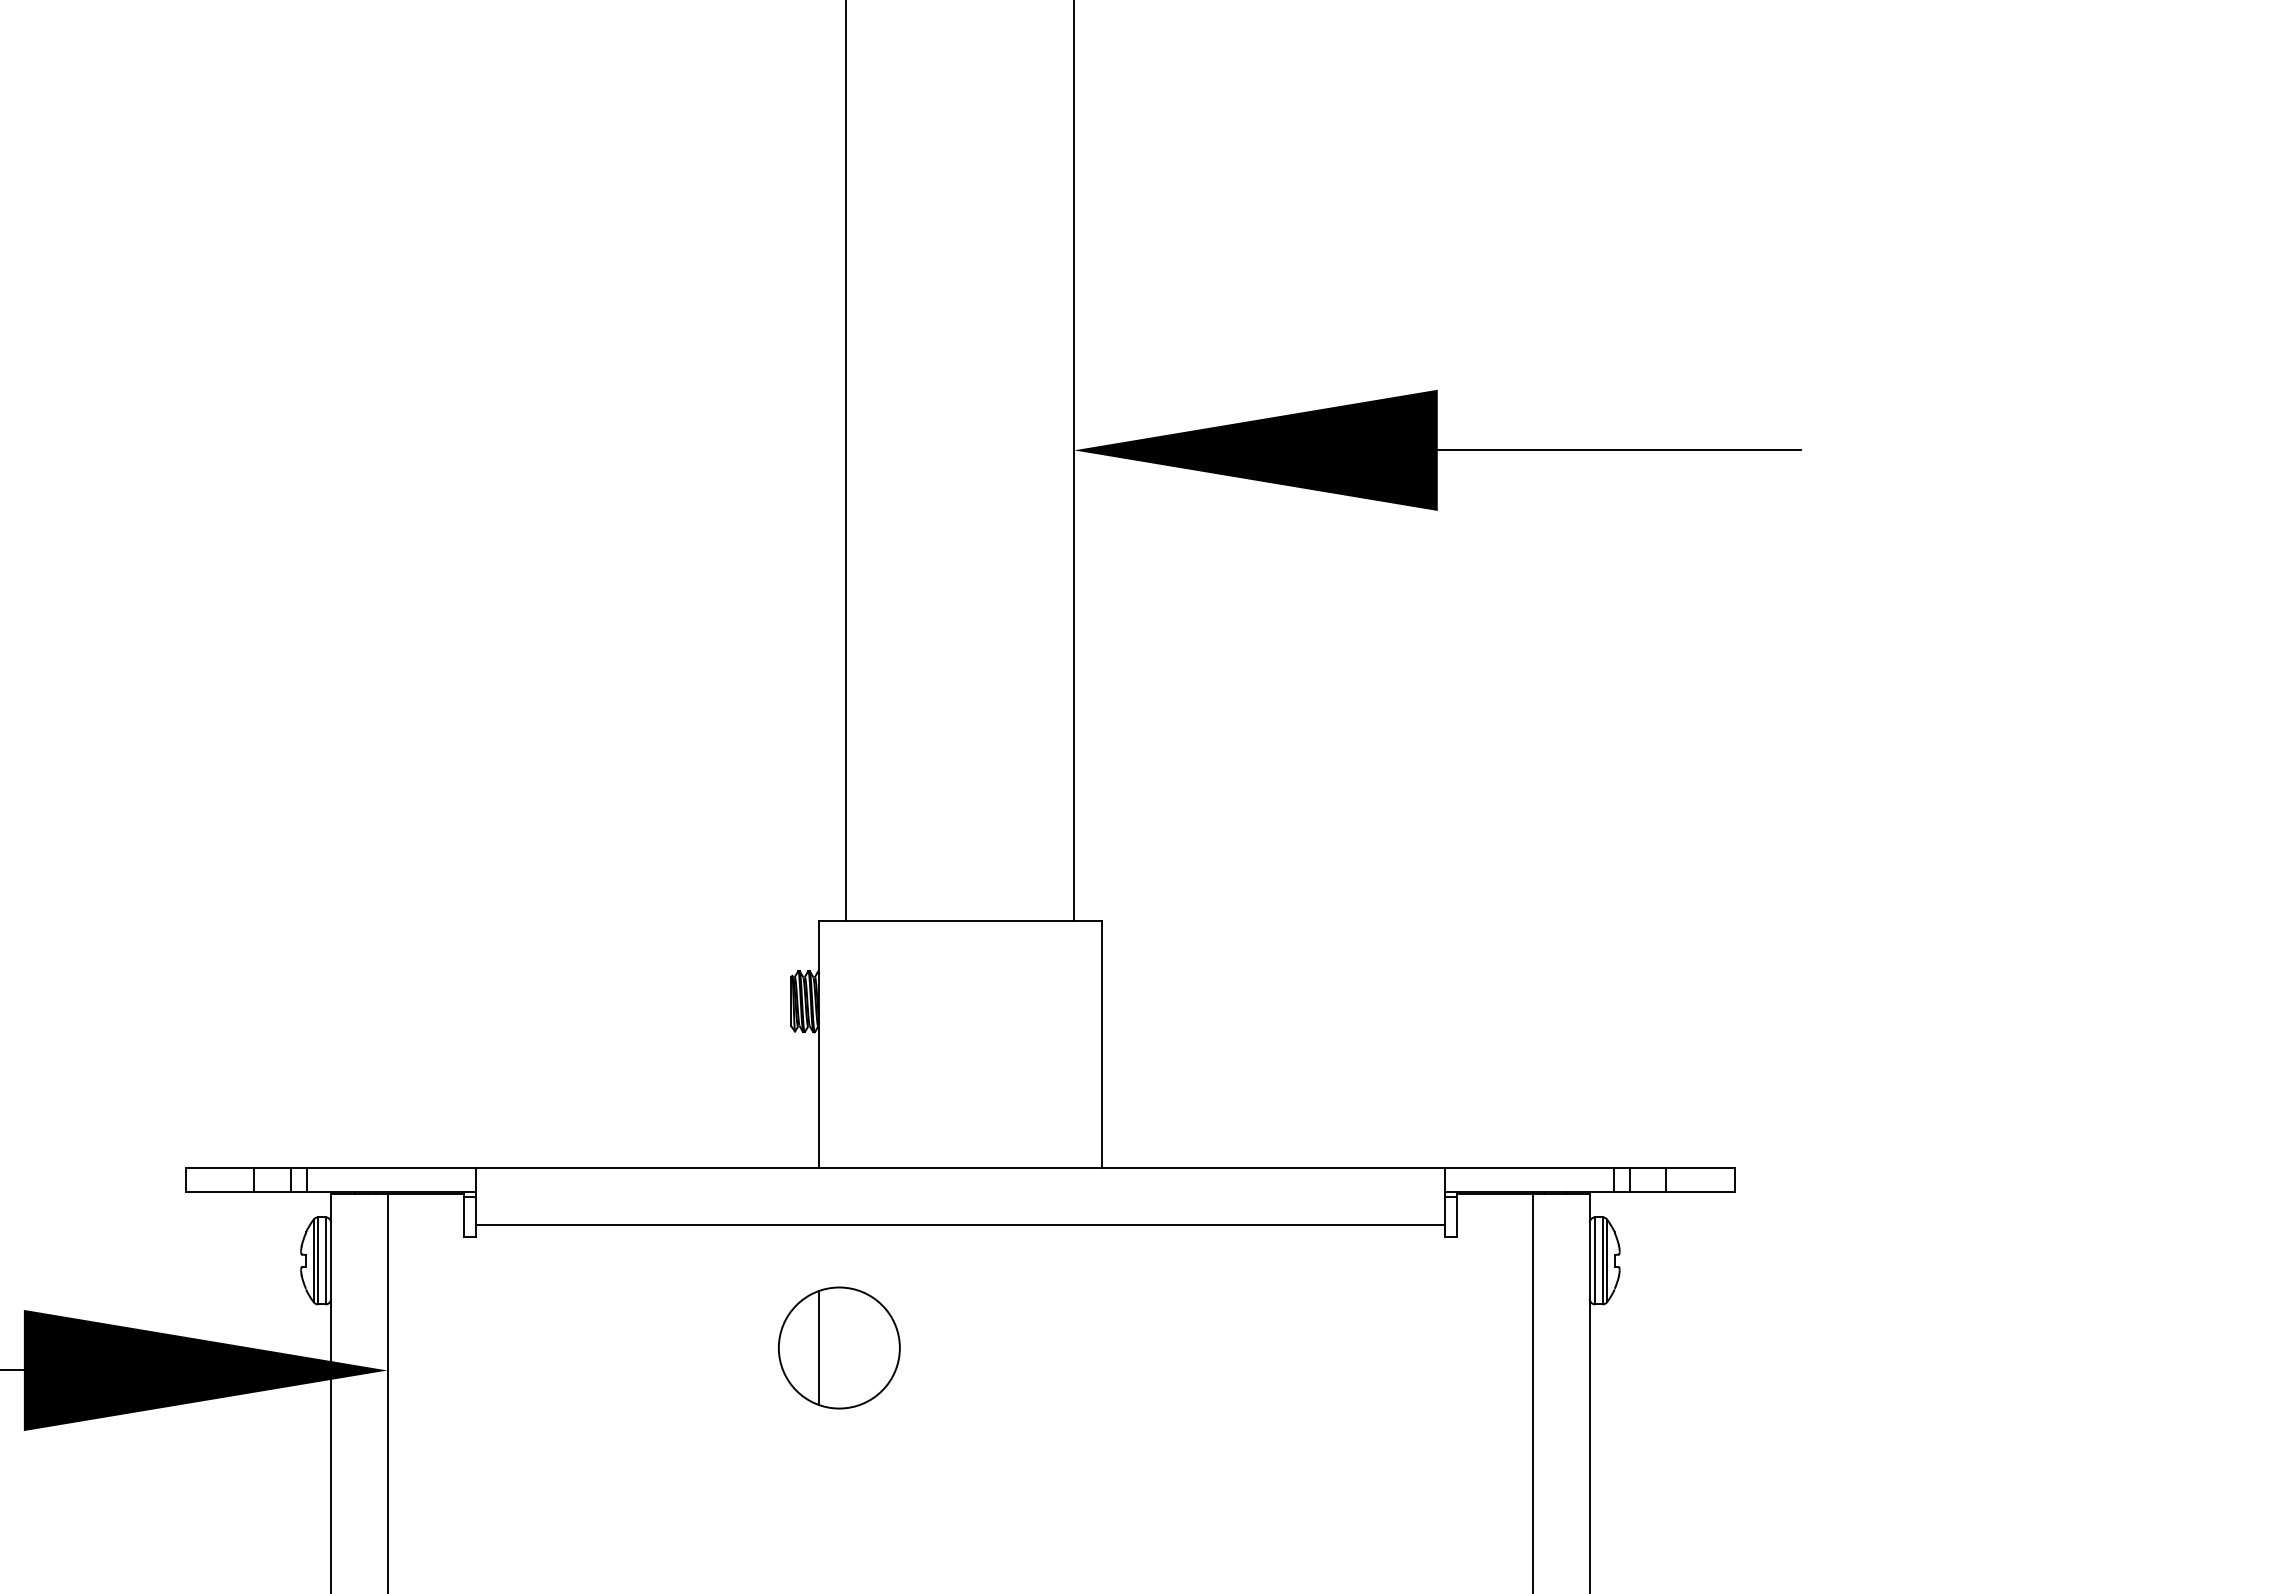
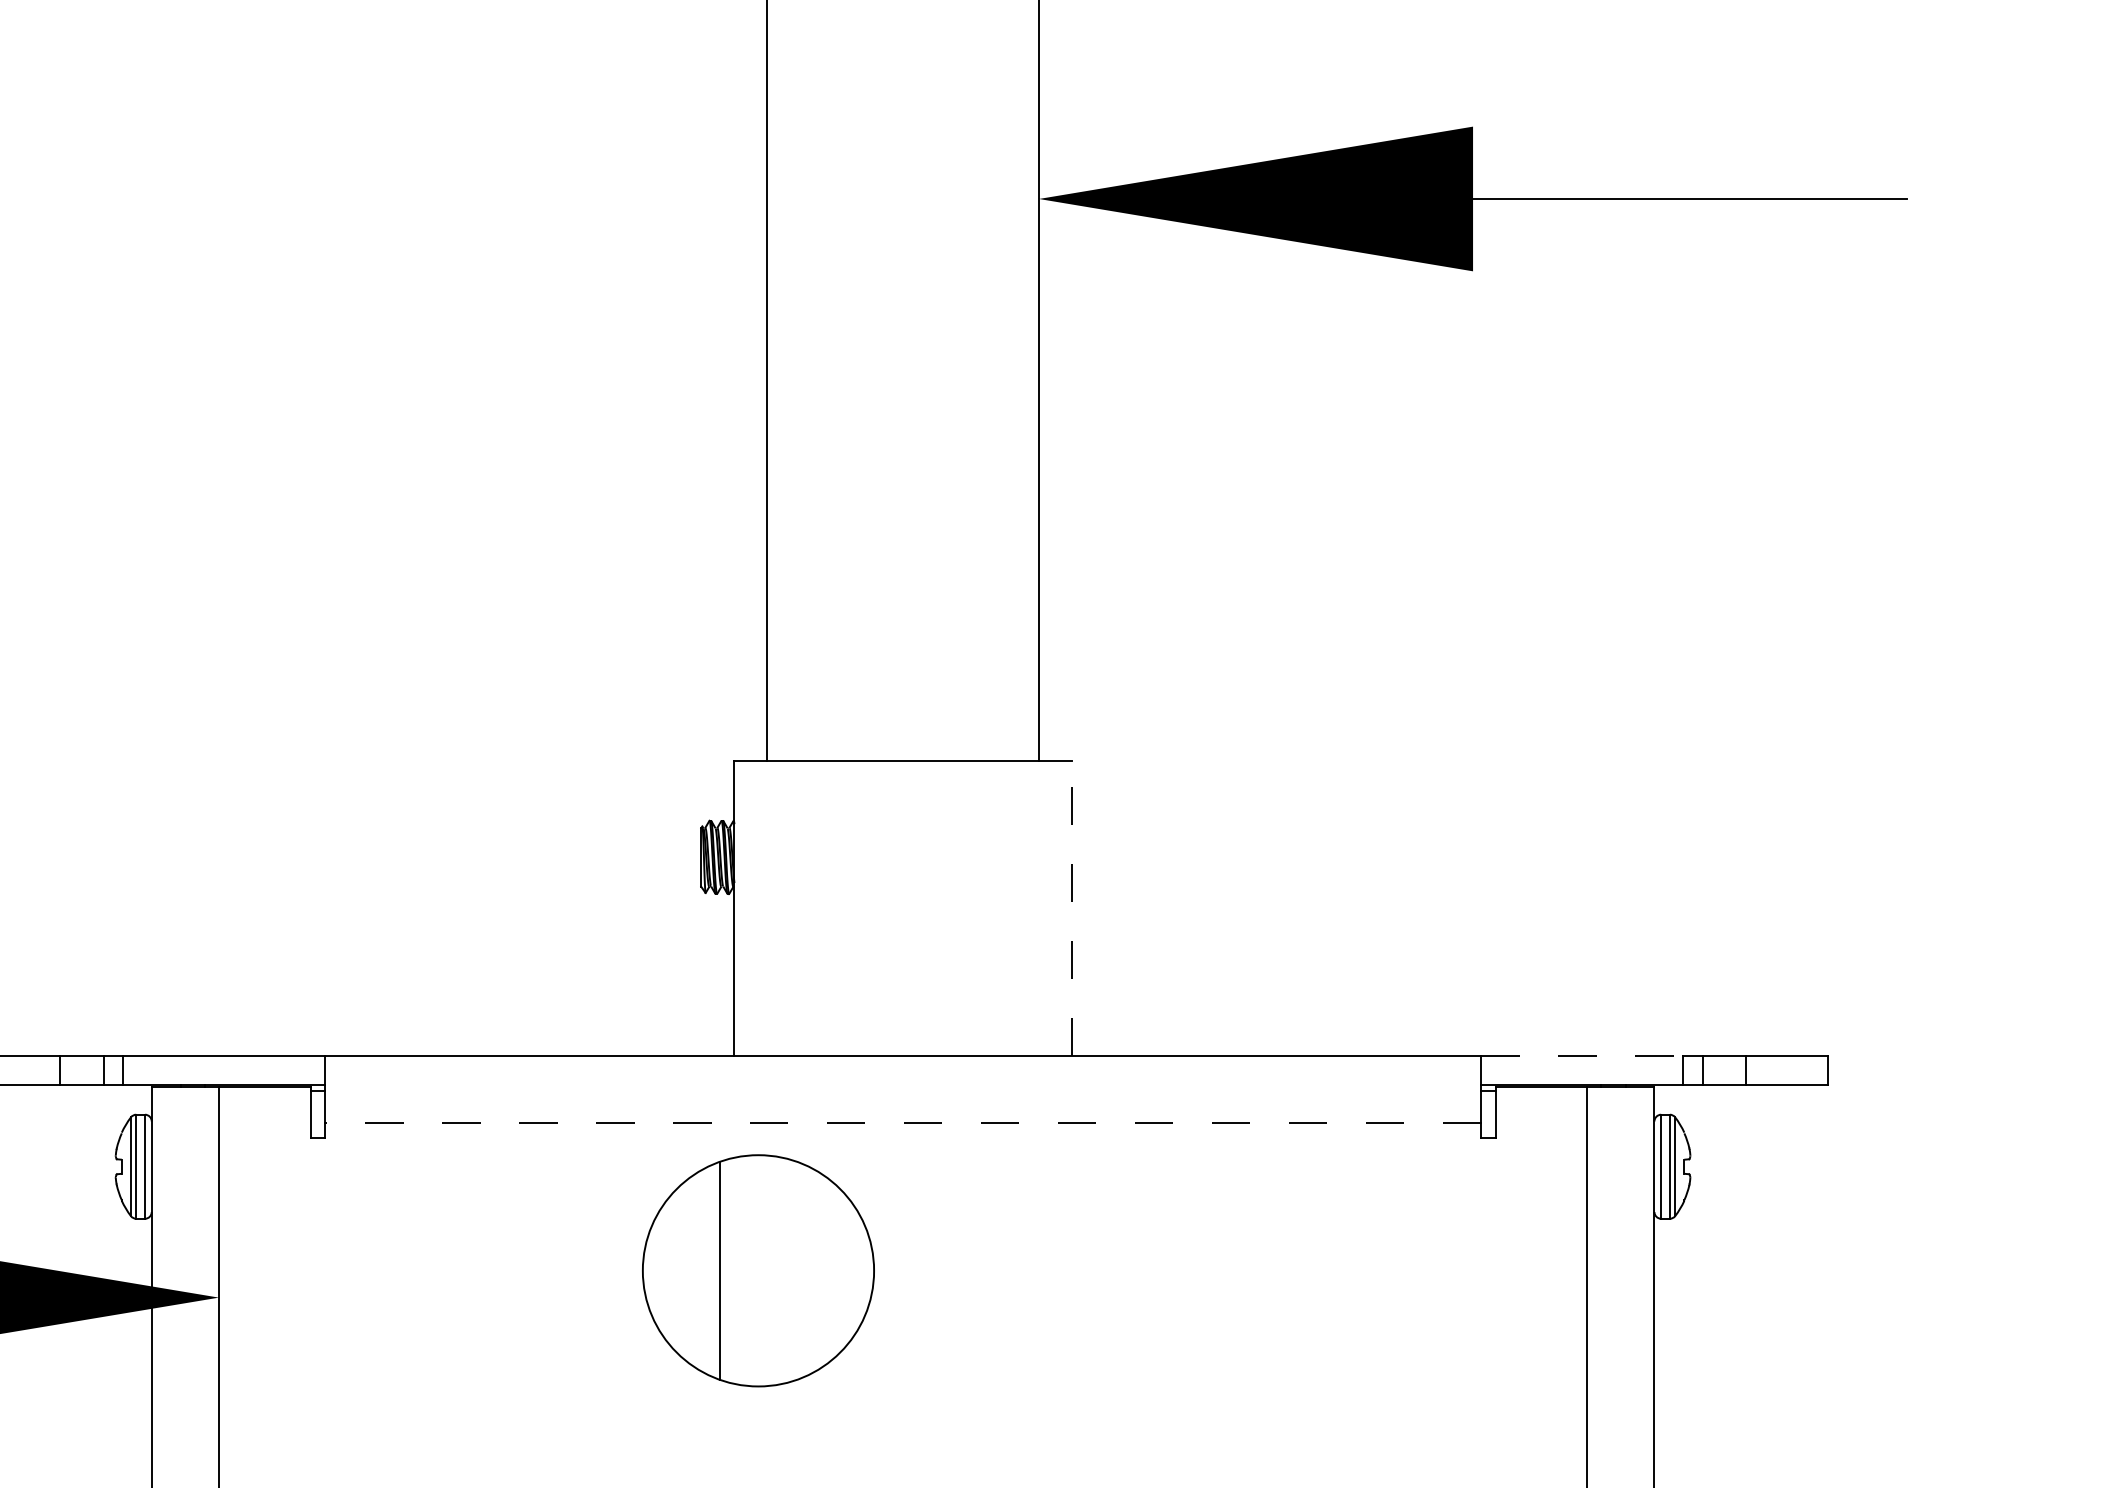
line: (1101, 1044) -> (1071, 908), solid -> dashed
line: (1529, 1168) -> (1582, 1056), solid -> dashed
line: (959, 1224) -> (902, 1123), solid -> dashed
part: (839, 1347) -> (758, 1270), size x1.6

